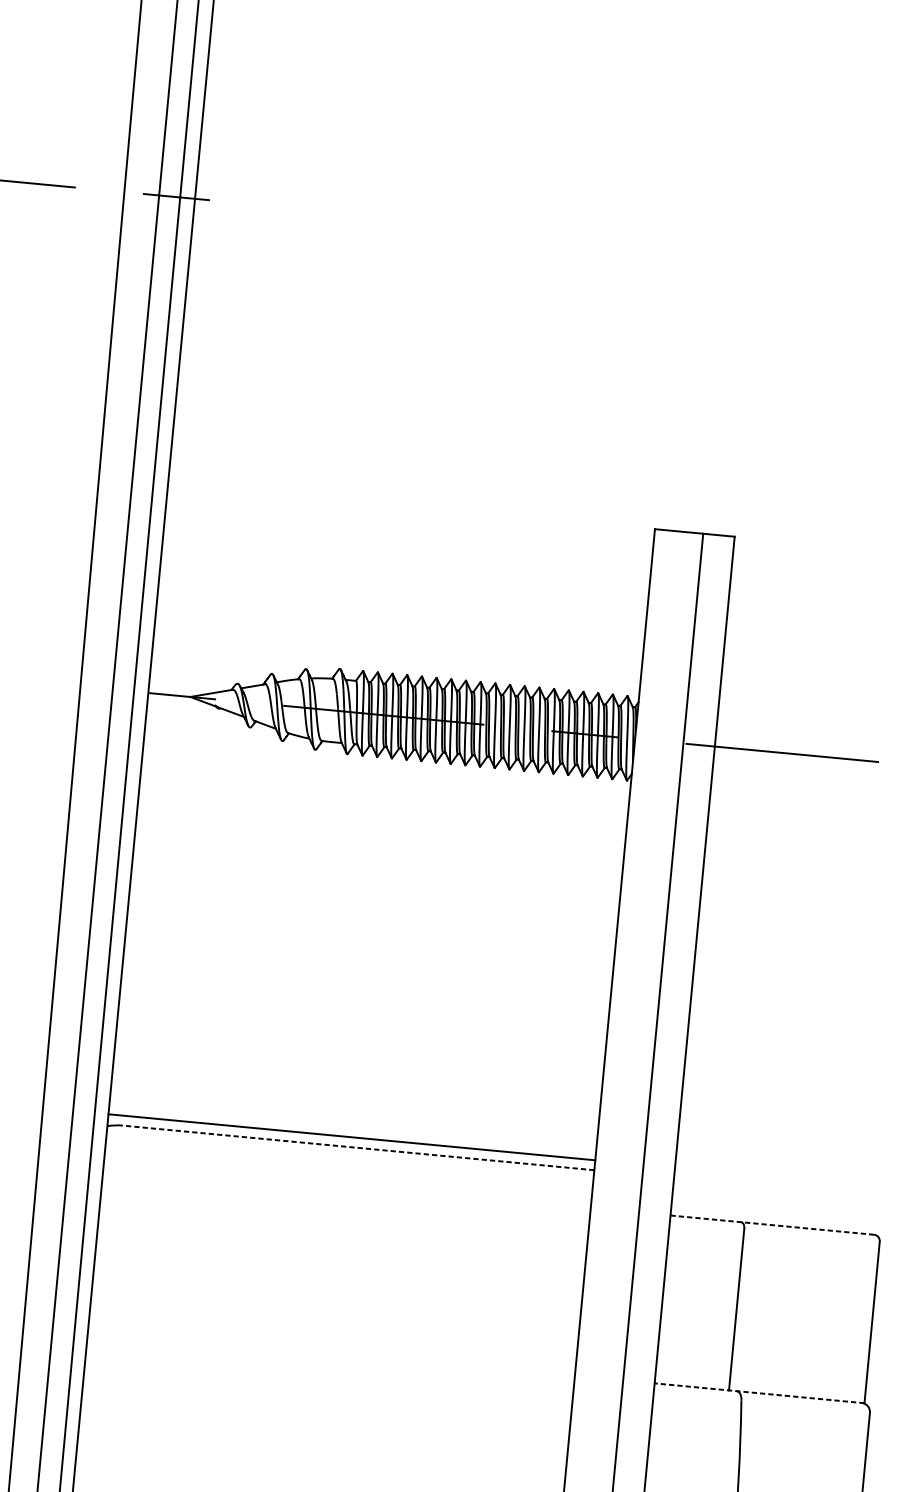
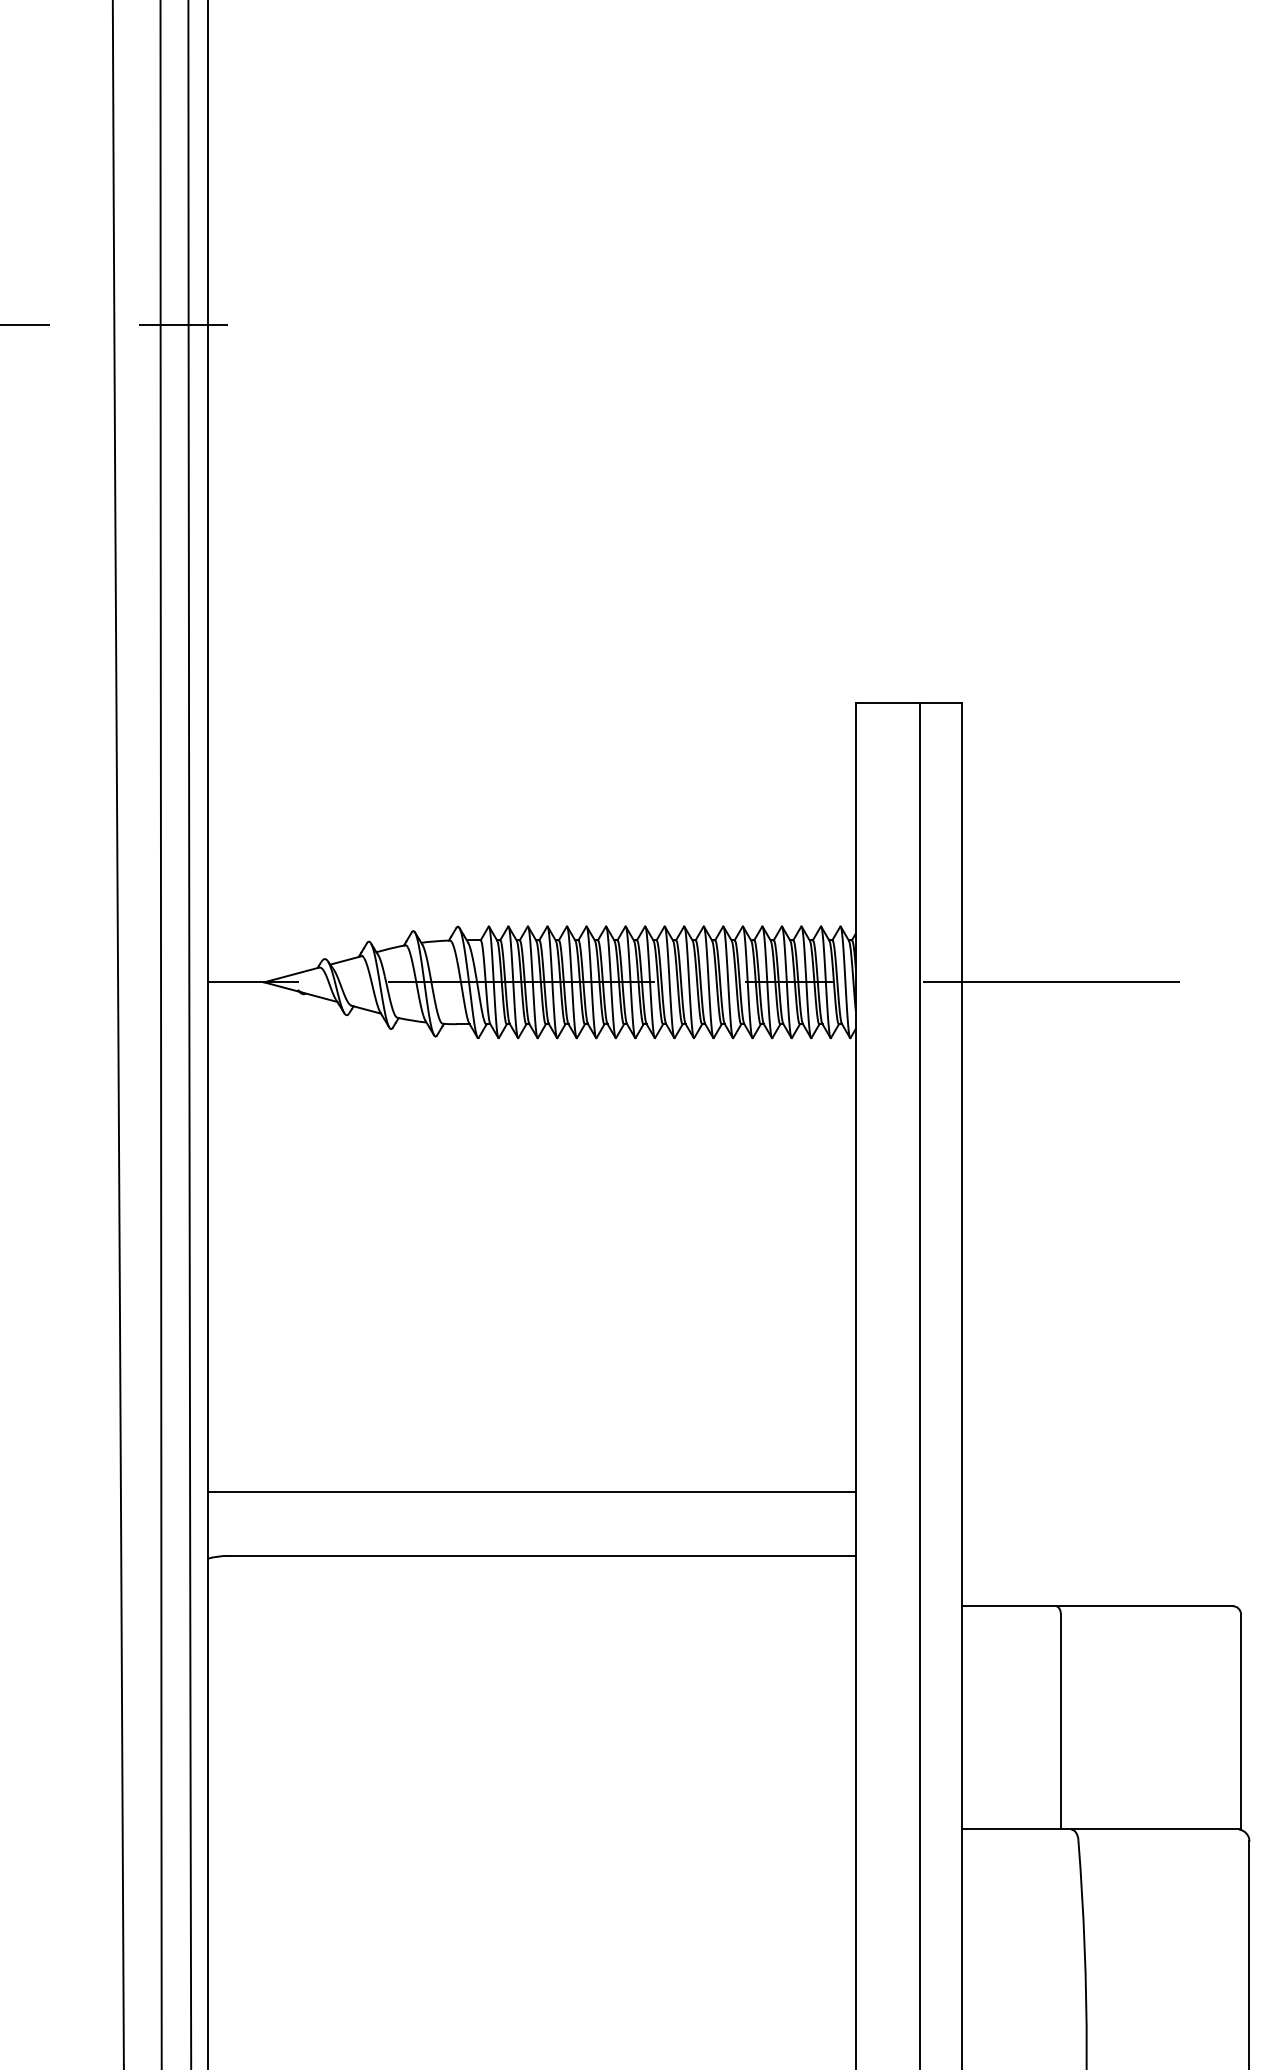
line: (351, 1137) -> (531, 1491), moved
line: (358, 1147) -> (541, 1555), dashed -> solid
line: (772, 1225) -> (1097, 1606), dashed -> solid
line: (759, 1393) -> (1101, 1829), dashed -> solid

